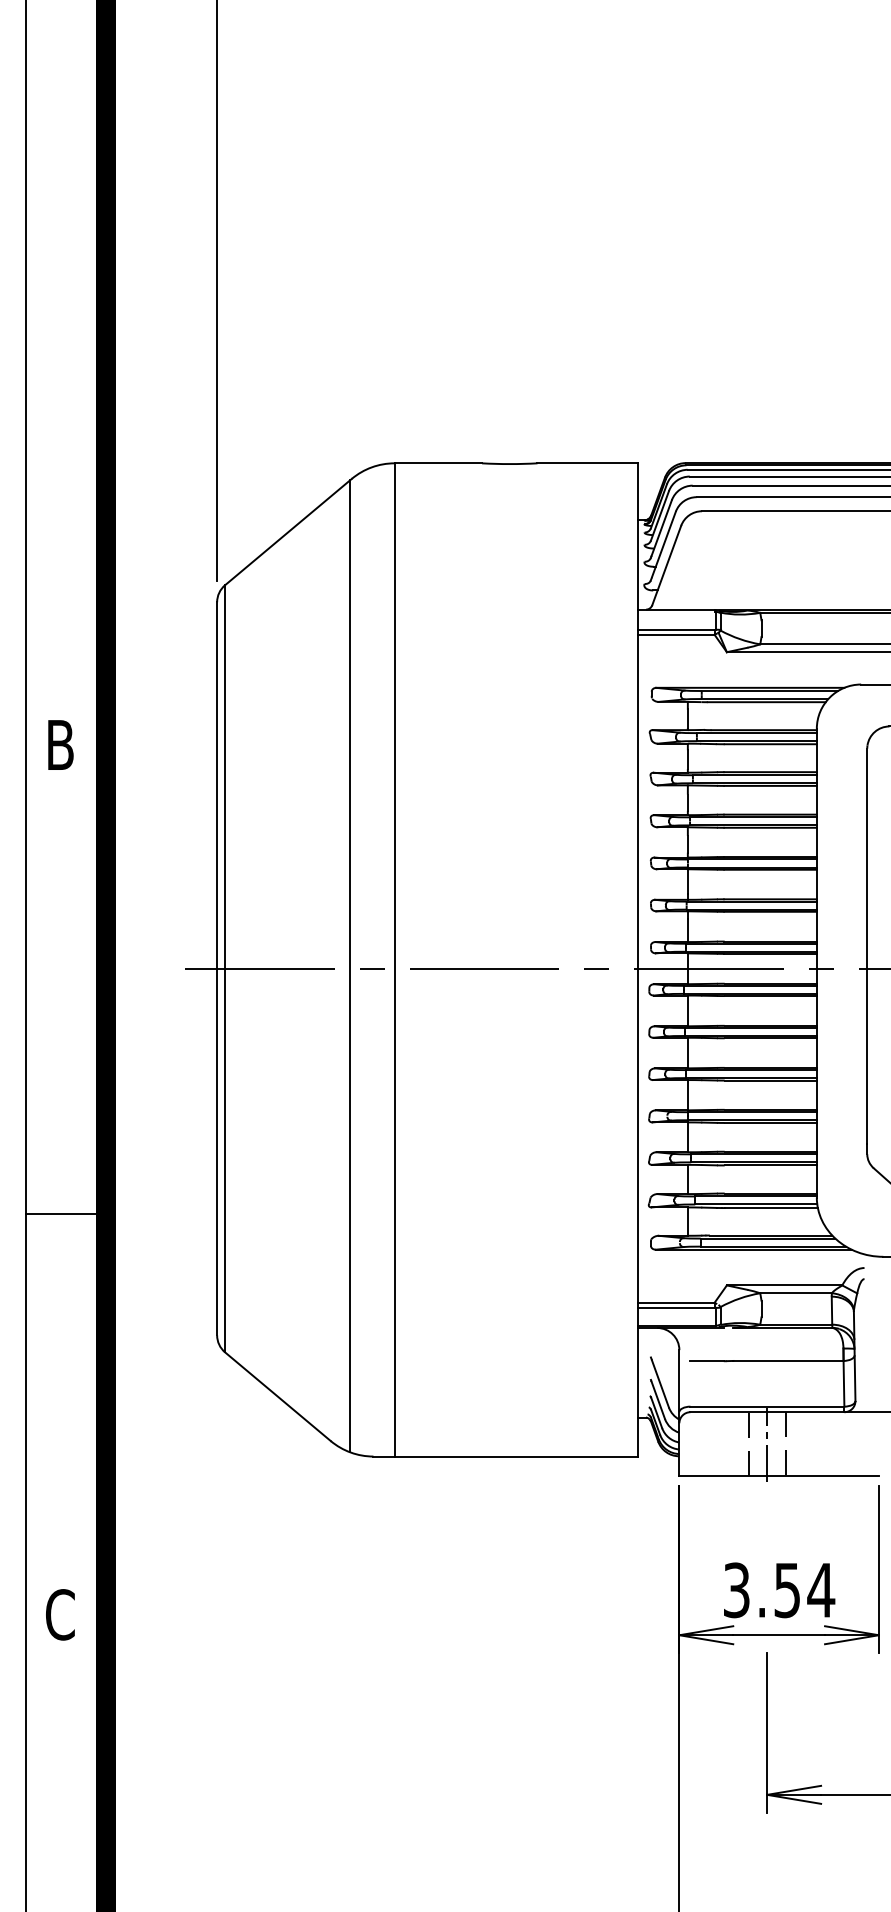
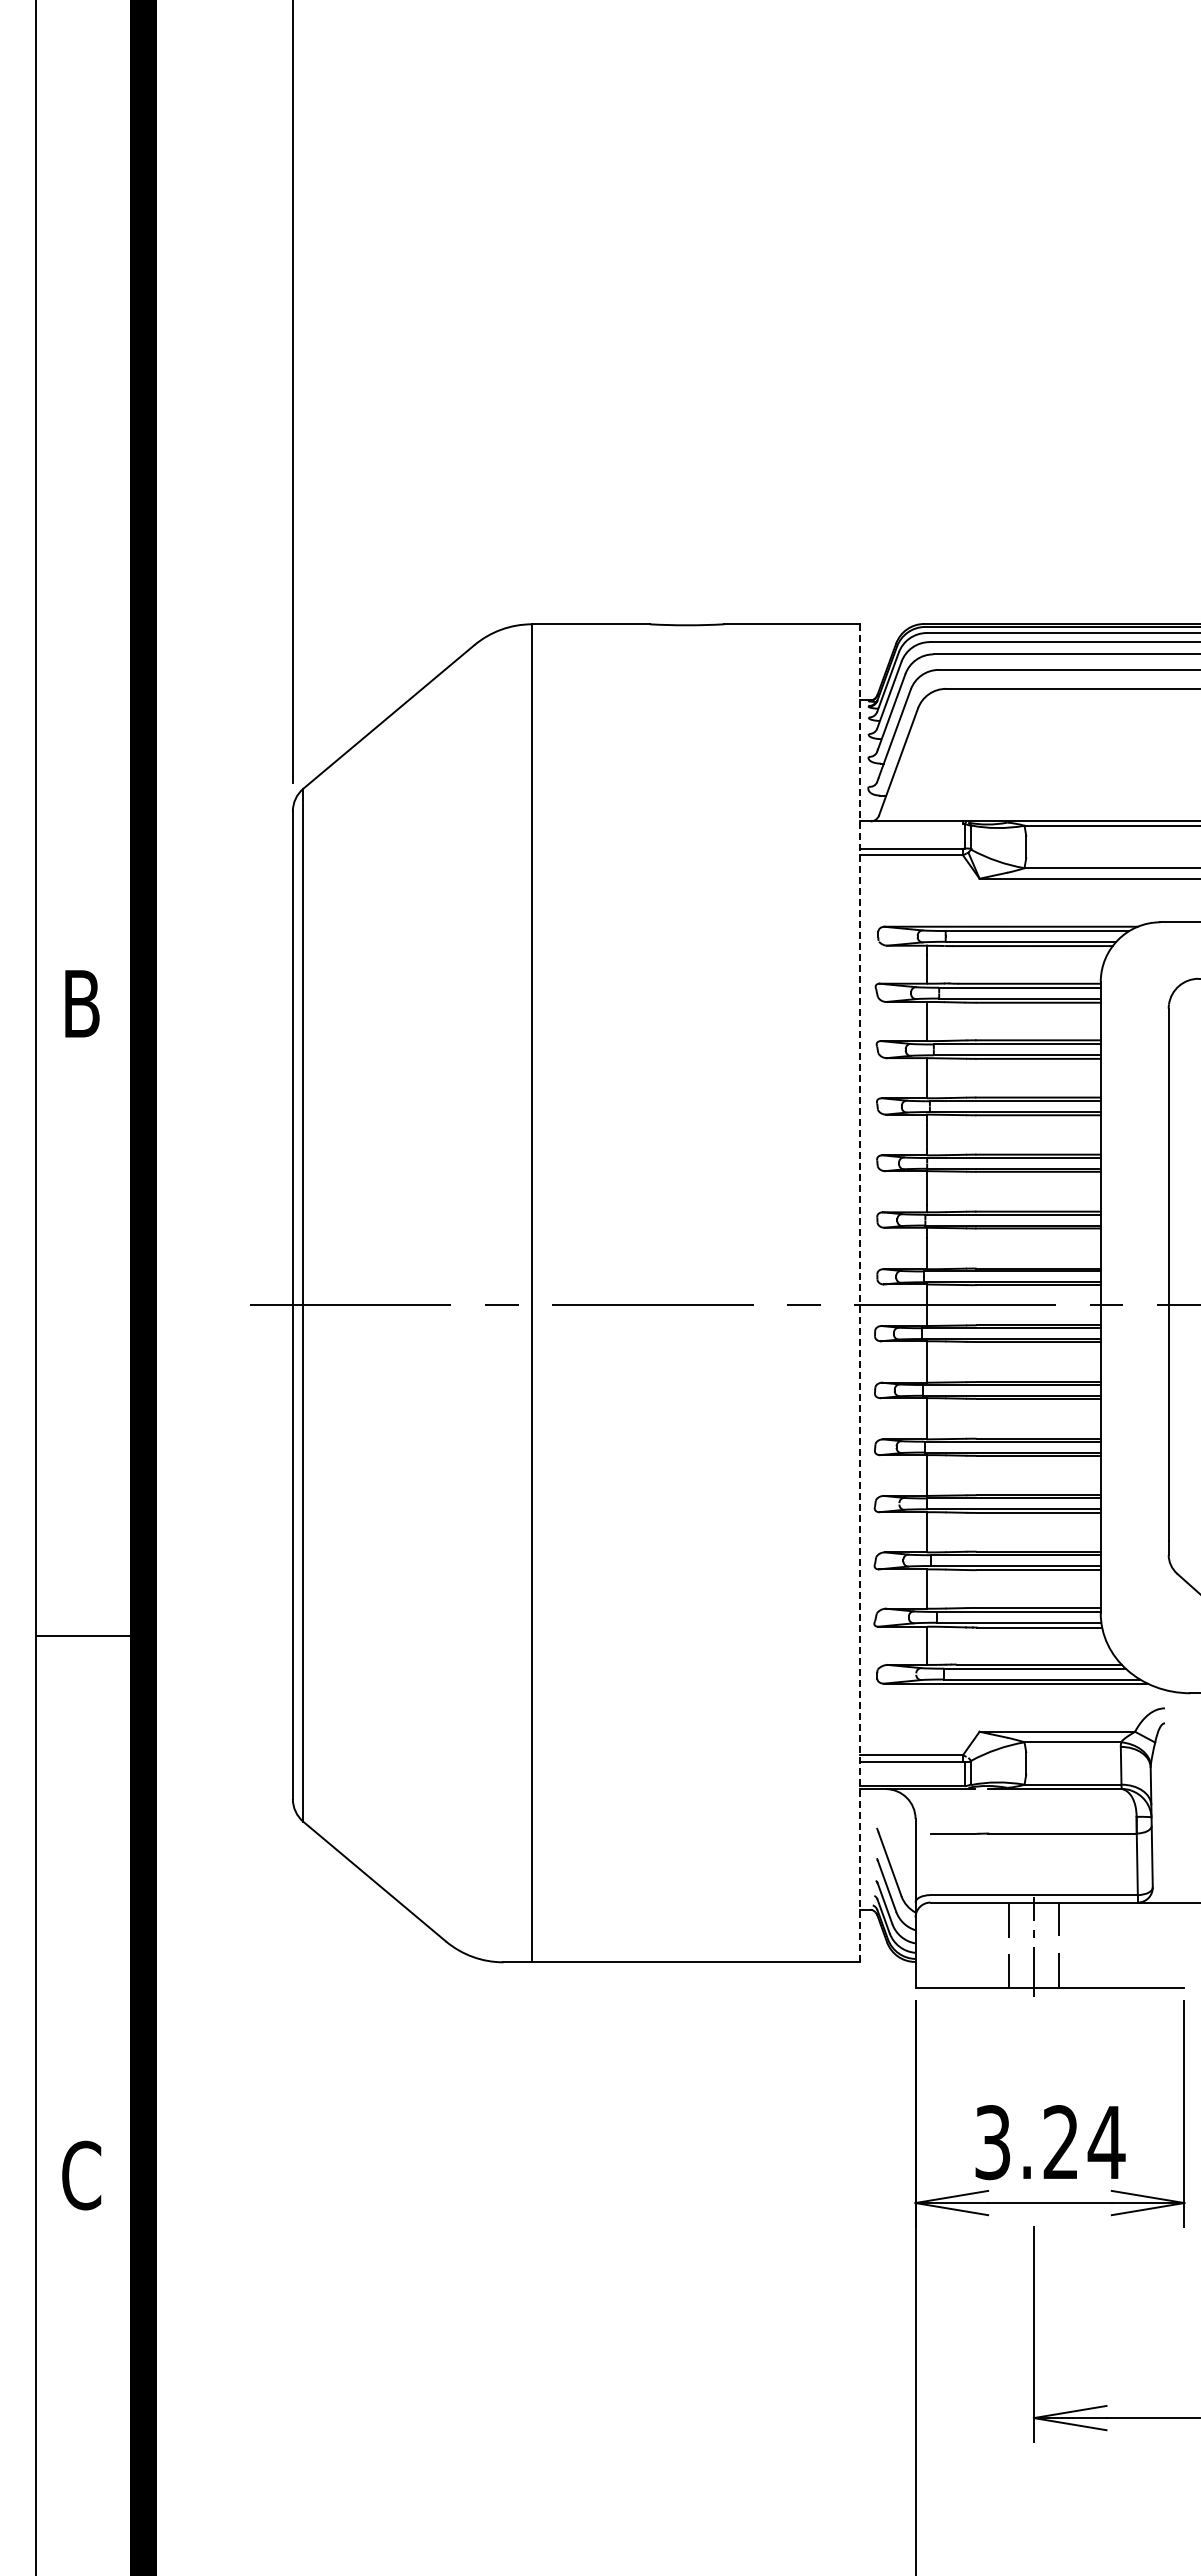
line: (638, 960) -> (860, 1293), solid -> dashed
line: (350, 966) -> (472, 1301), removed
text: (786, 1590) -> (1060, 2142), 3.54 -> 3.24

